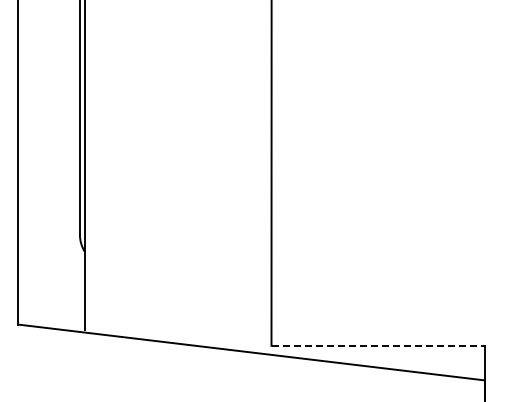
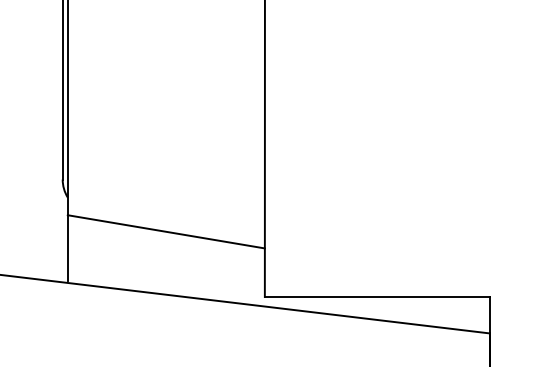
line: (177, 283) -> (165, 231), added
line: (378, 345) -> (377, 296), dashed -> solid

